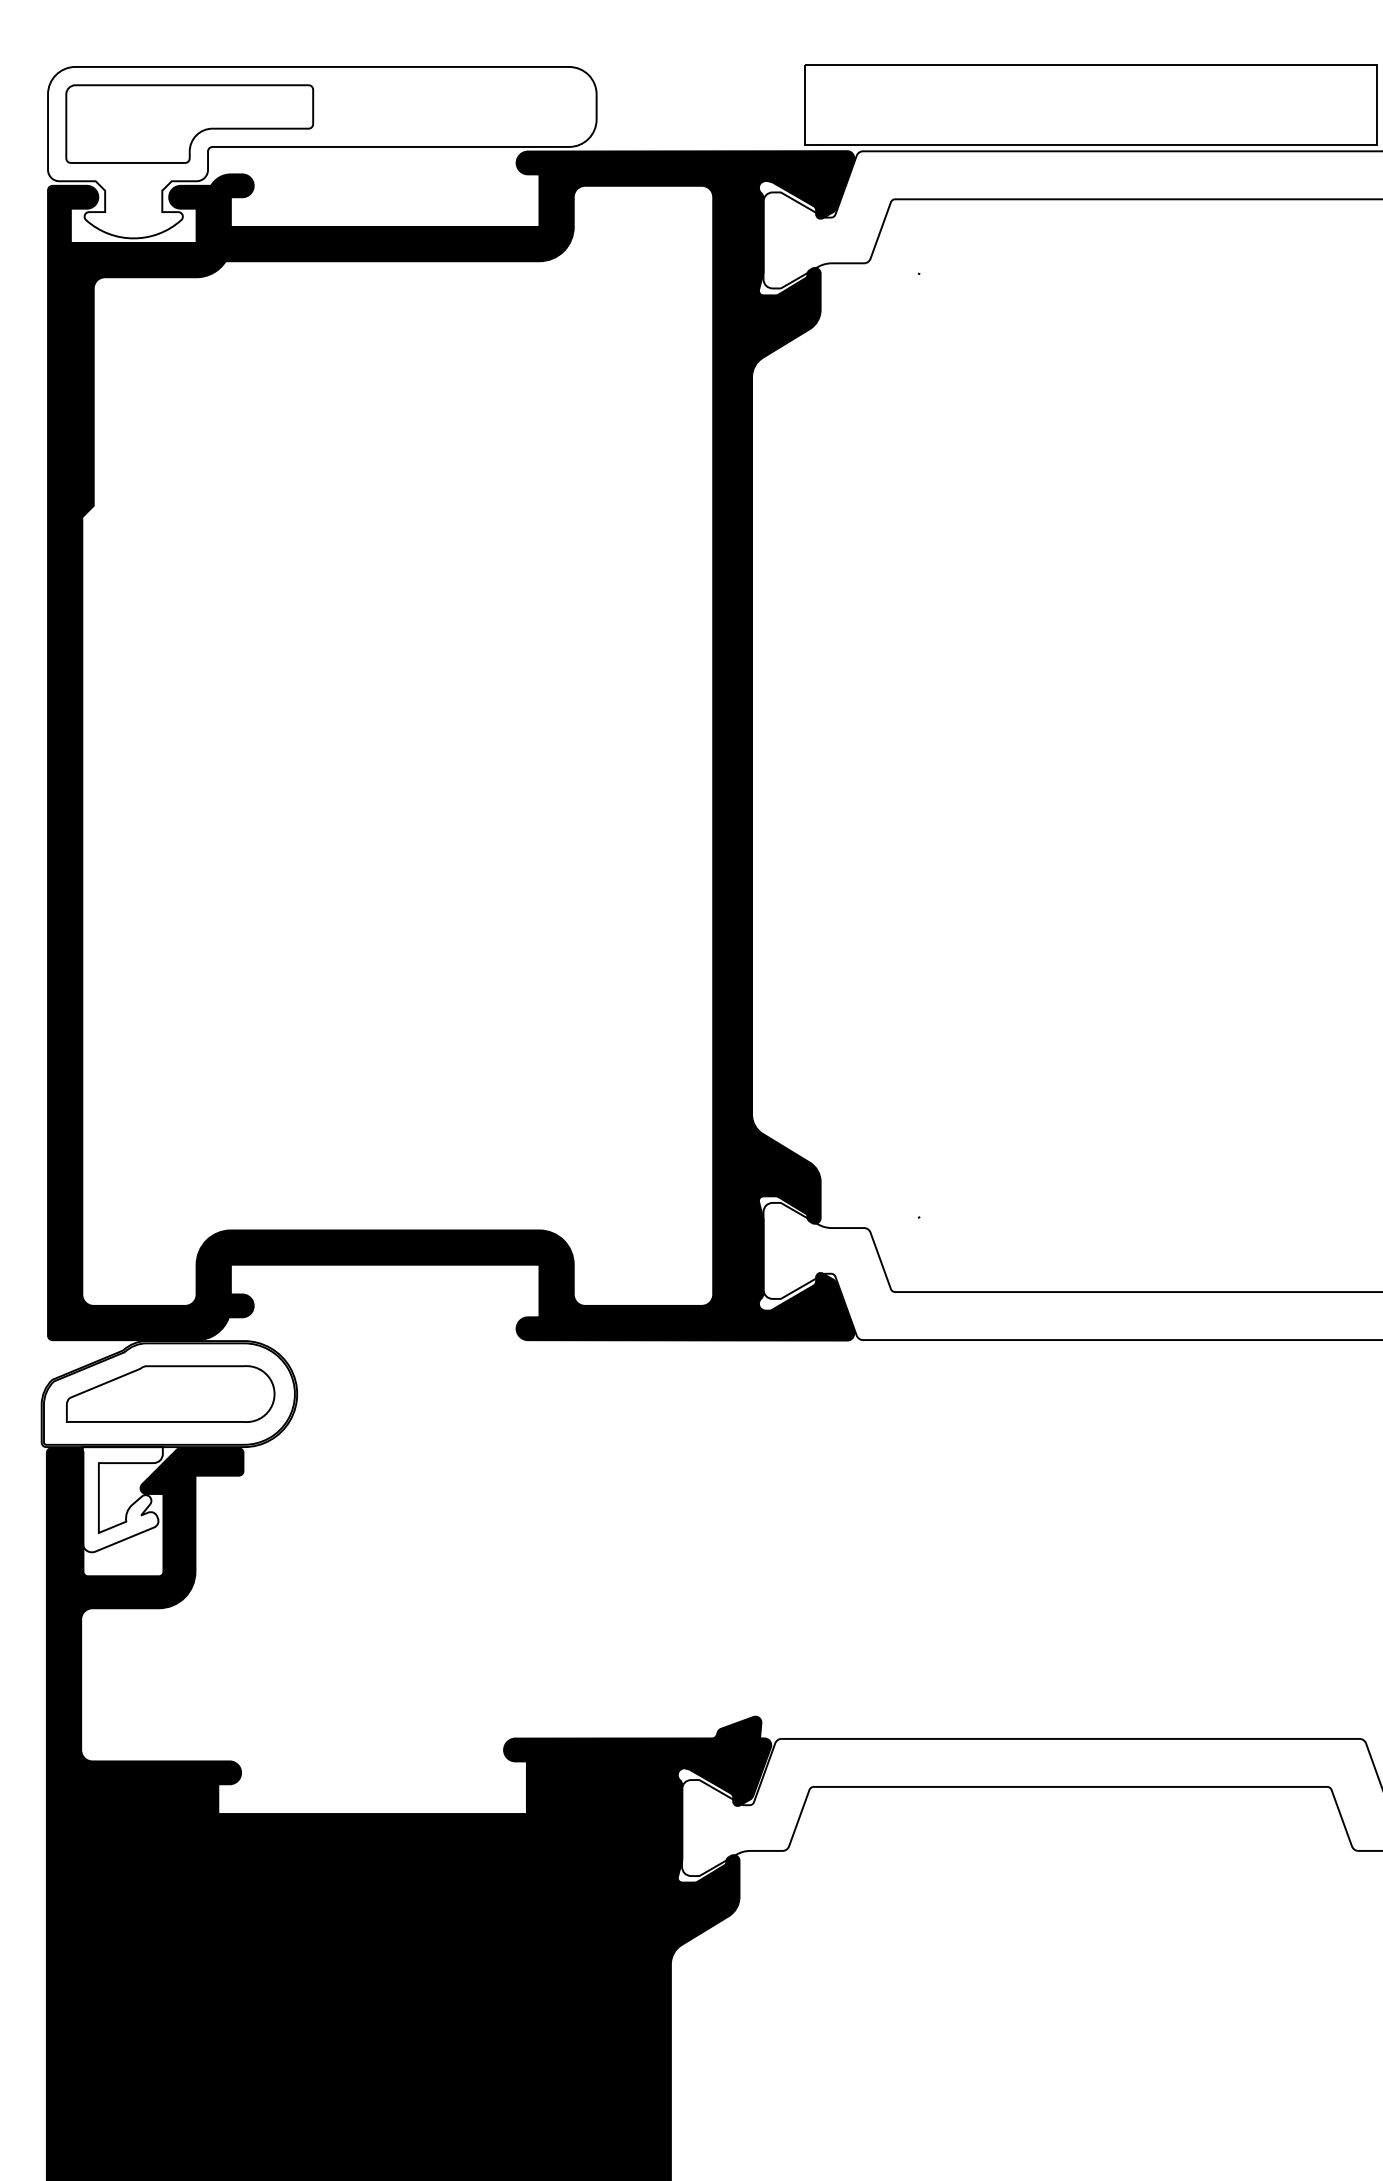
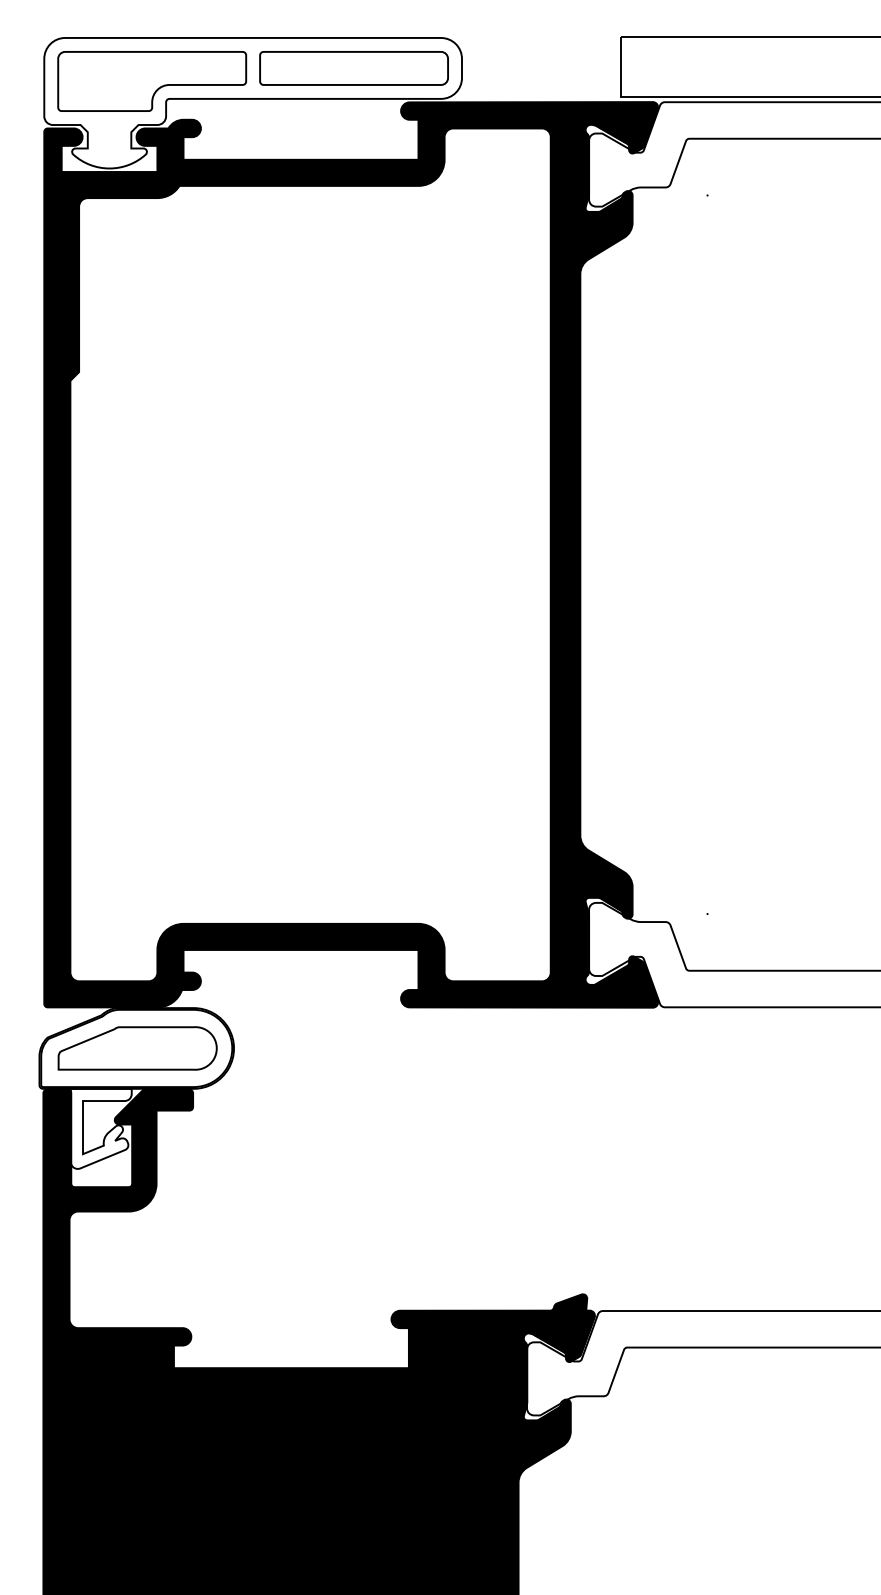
part: (454, 106) -> (353, 68), added

